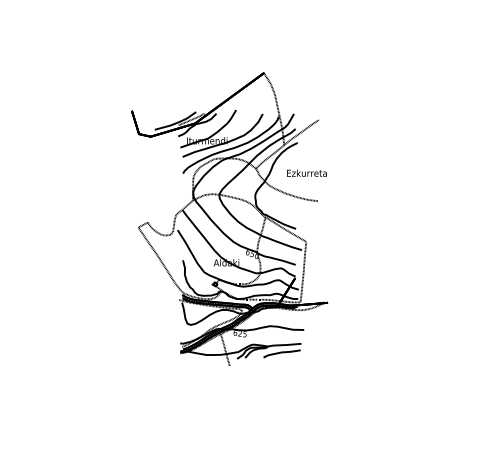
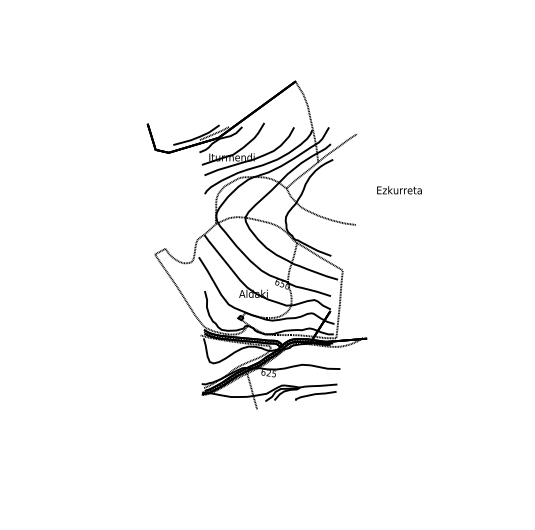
text: (306, 172) -> (398, 189), moved

